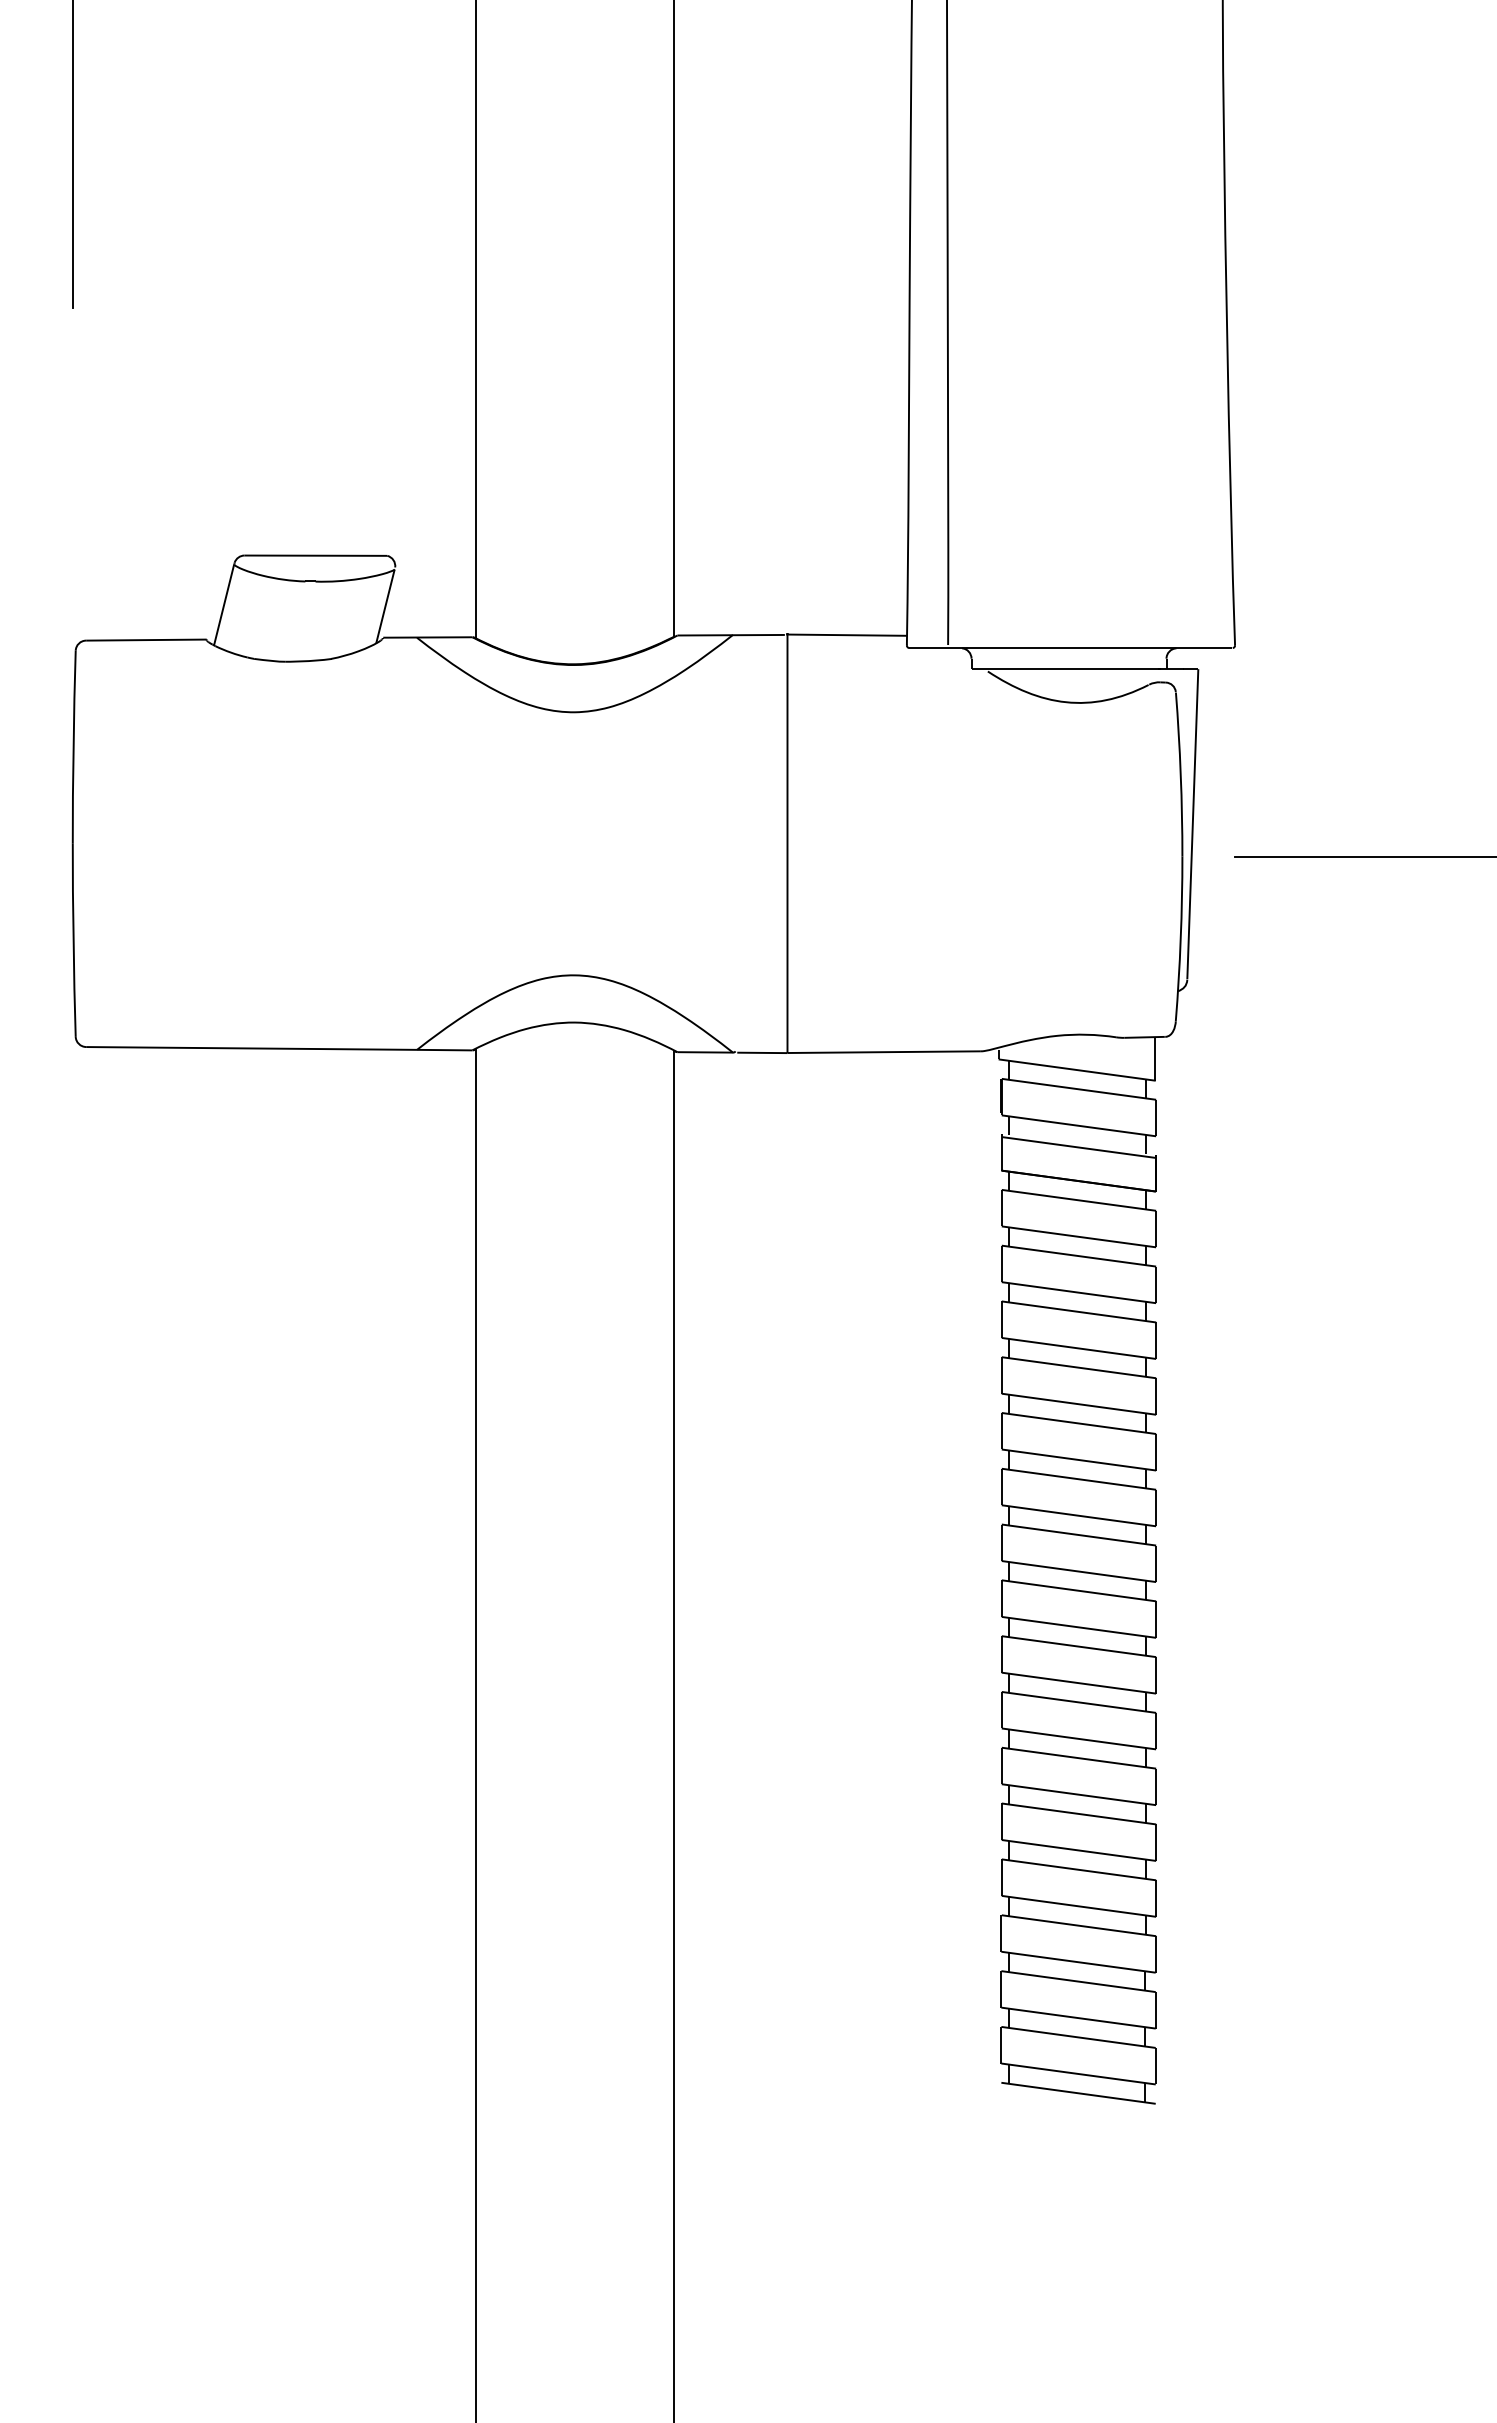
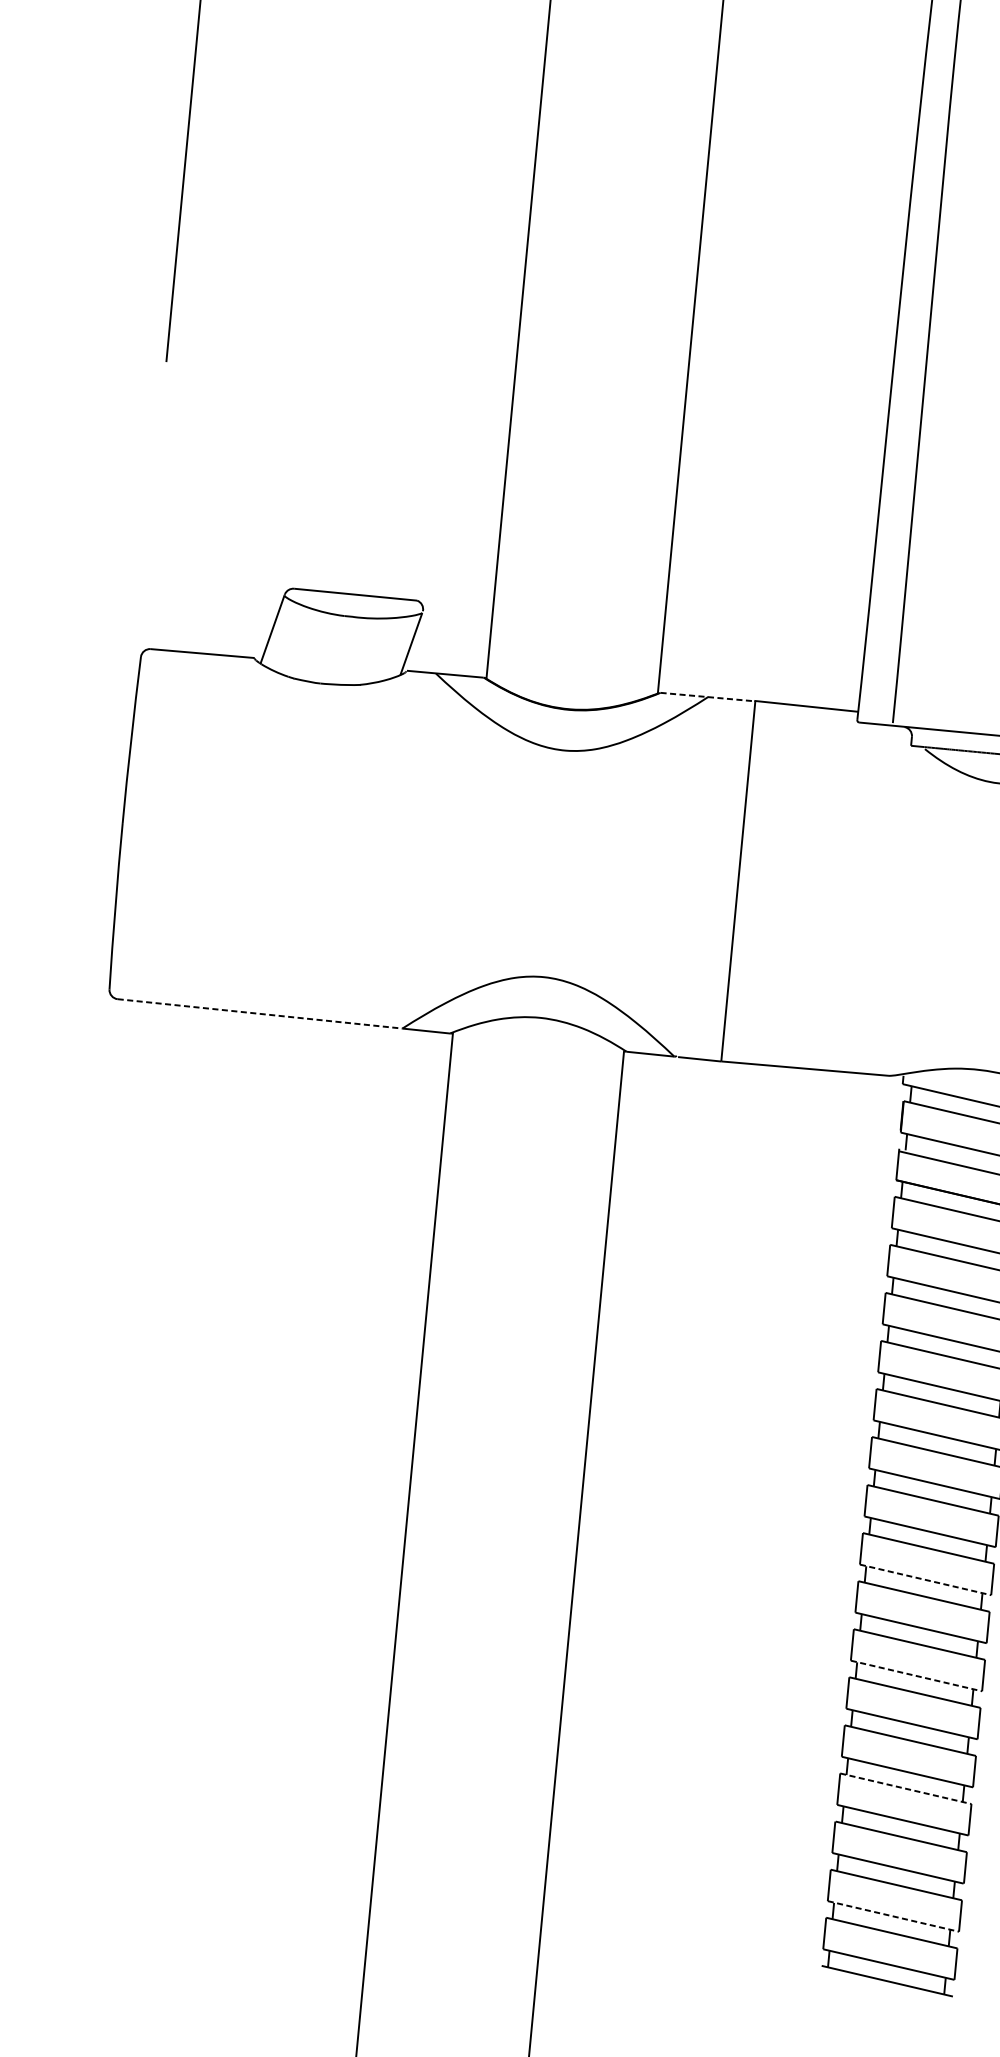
line: (731, 635) -> (707, 697), solid -> dashed
line: (252, 1048) -> (260, 1013), solid -> dashed
line: (1078, 1627) -> (925, 1579), solid -> dashed
line: (1078, 1738) -> (916, 1675), solid -> dashed
line: (1078, 1869) -> (905, 1788), solid -> dashed
line: (1078, 2018) -> (893, 1916), solid -> dashed

